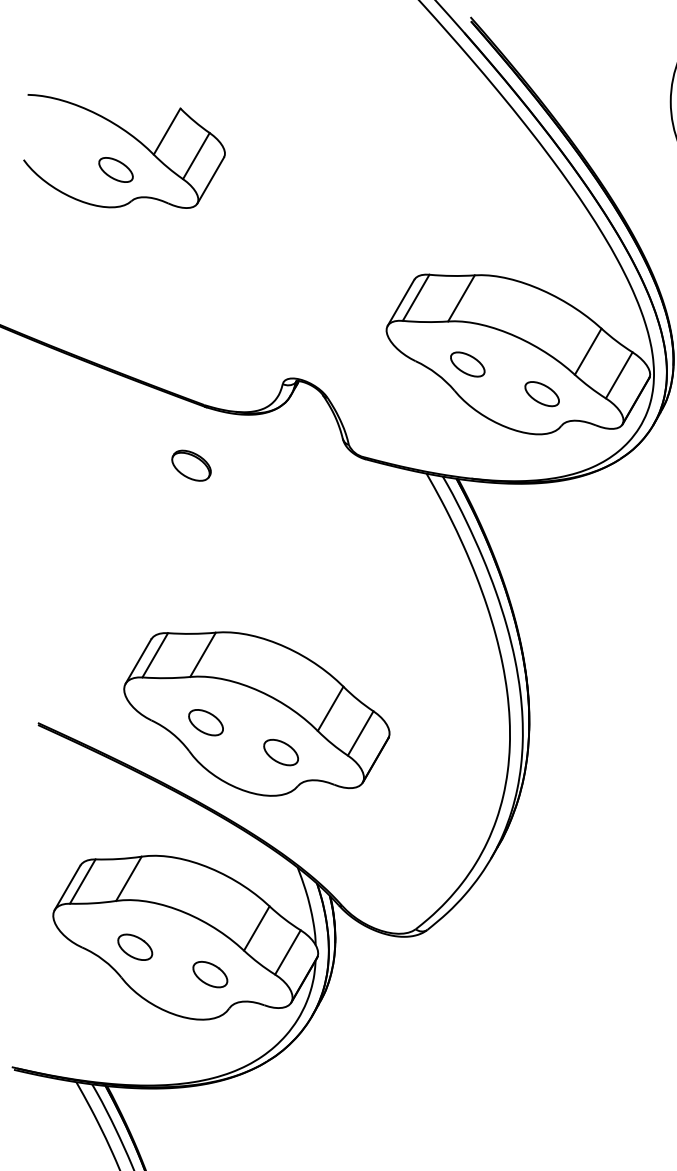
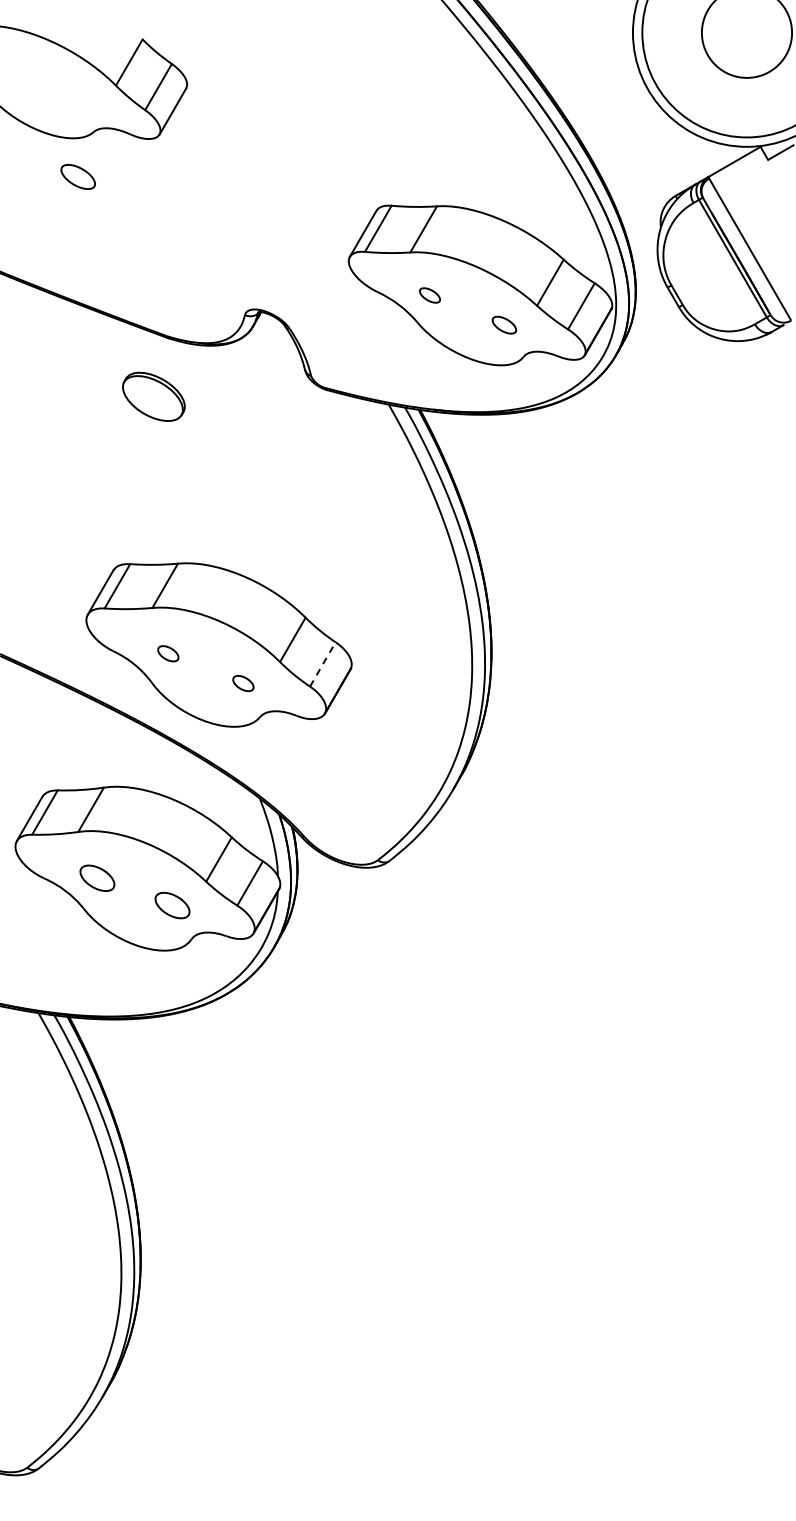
part: (115, 169) -> (77, 176), moved
part: (467, 364) -> (429, 295), size x0.6
part: (542, 394) -> (504, 325), size x0.7
part: (191, 465) -> (153, 396), size x1.6
part: (206, 722) -> (168, 653), size x0.6
line: (360, 733) -> (322, 664), solid -> dashed
part: (281, 752) -> (243, 683), size x0.6

